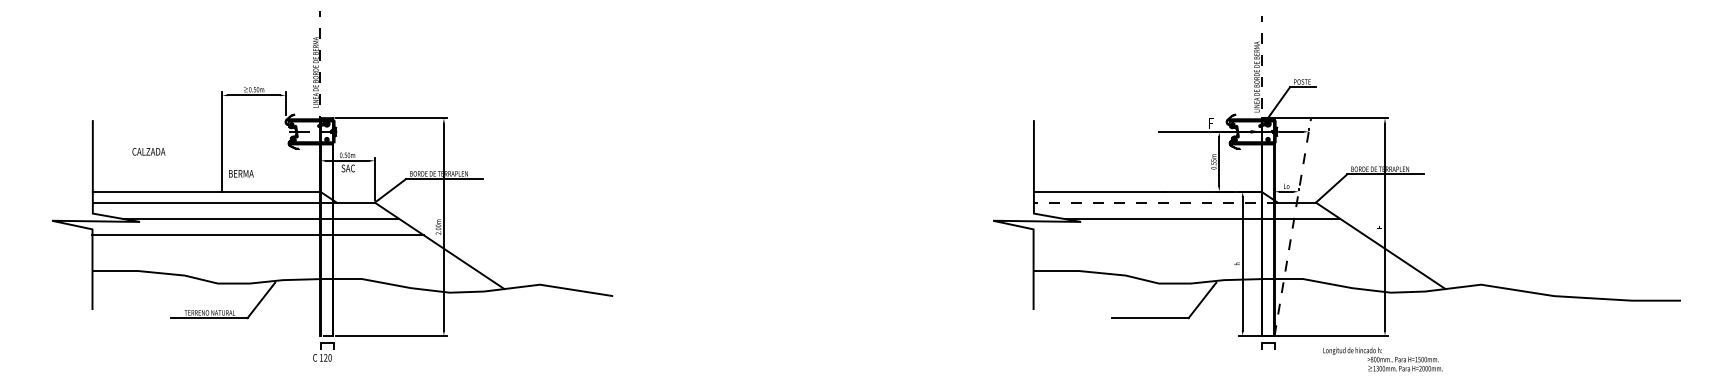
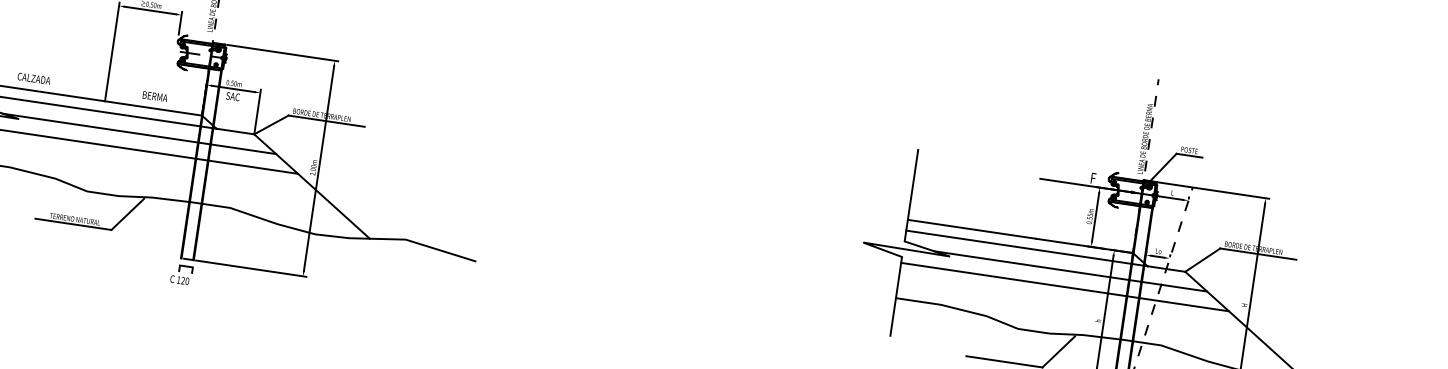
text: (148, 151) -> (33, 78), moved
text: (241, 173) -> (155, 96), moved
line: (1155, 202) -> (1026, 248), dashed -> solid
line: (1198, 235) -> (1064, 287), added

